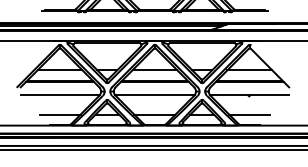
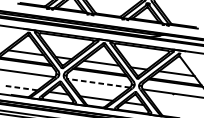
line: (154, 95) -> (98, 83), solid -> dashed
line: (59, 114) -> (20, 87), solid -> dashed
line: (249, 114) -> (171, 108), removed

